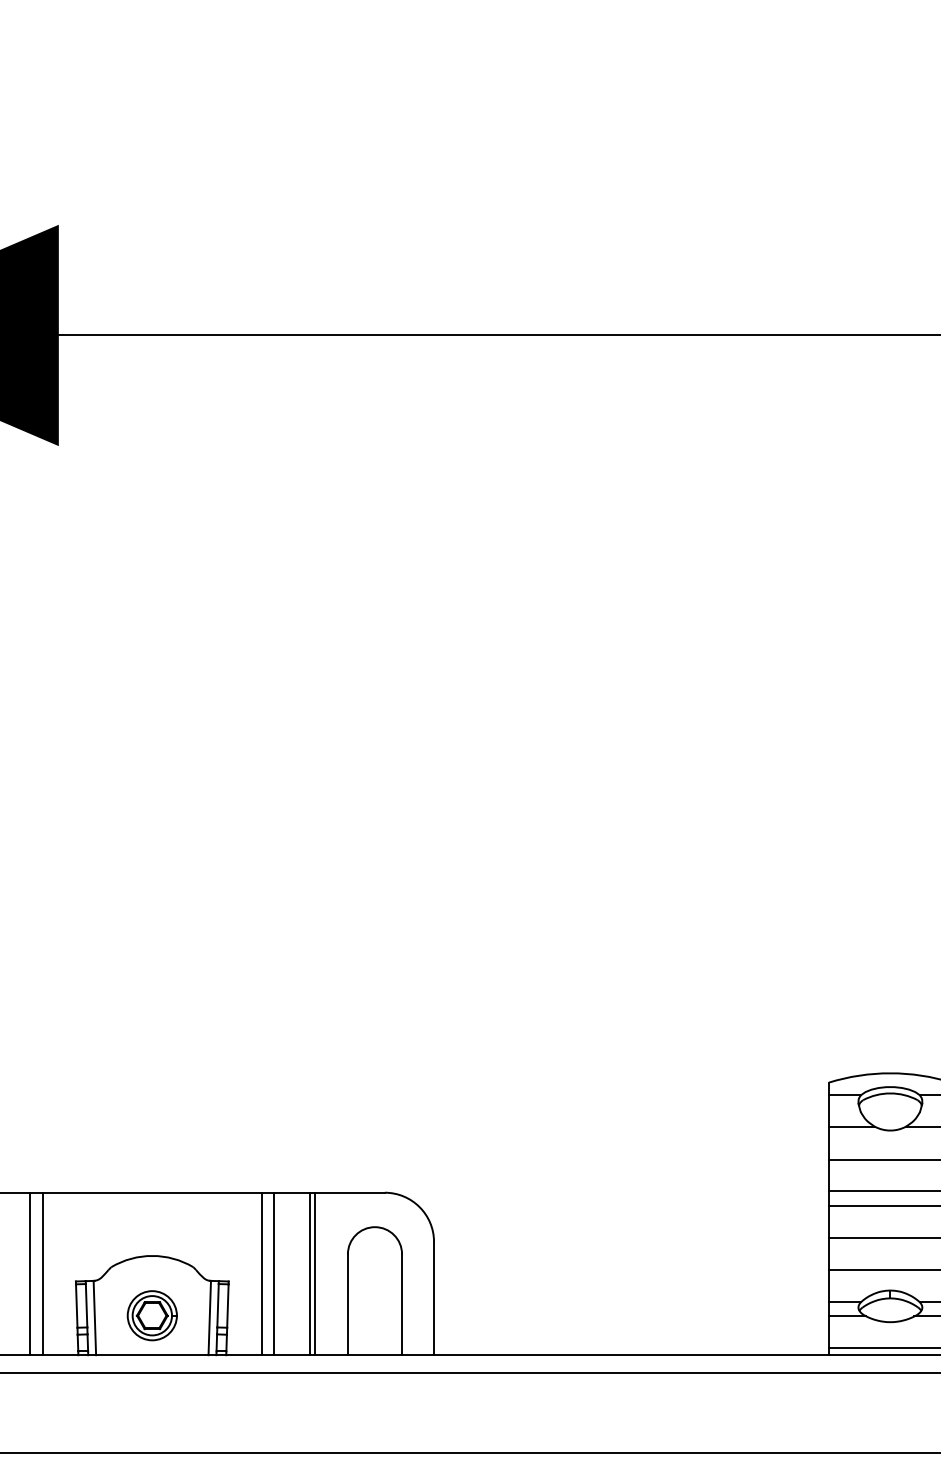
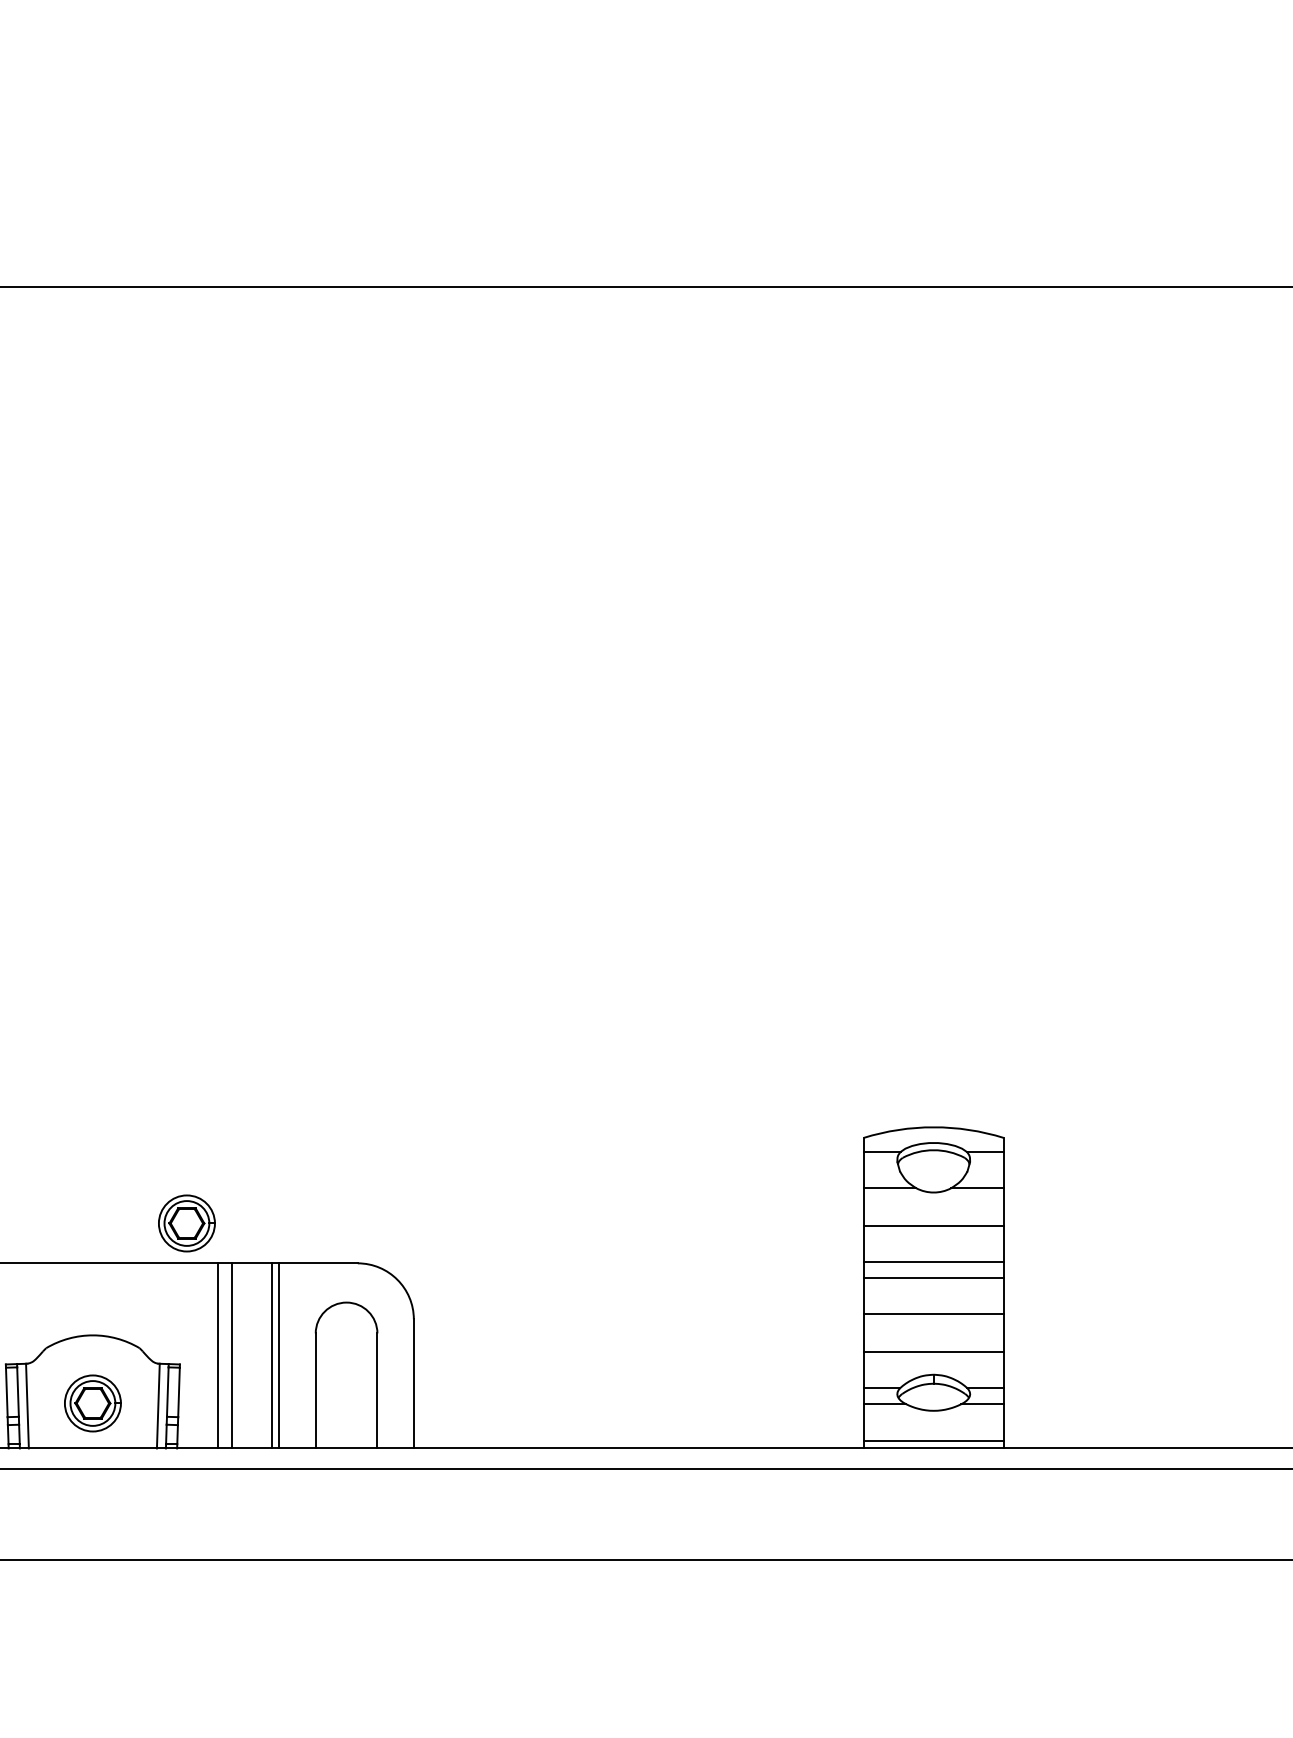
part: (234, 1157) -> (186, 1223), added

